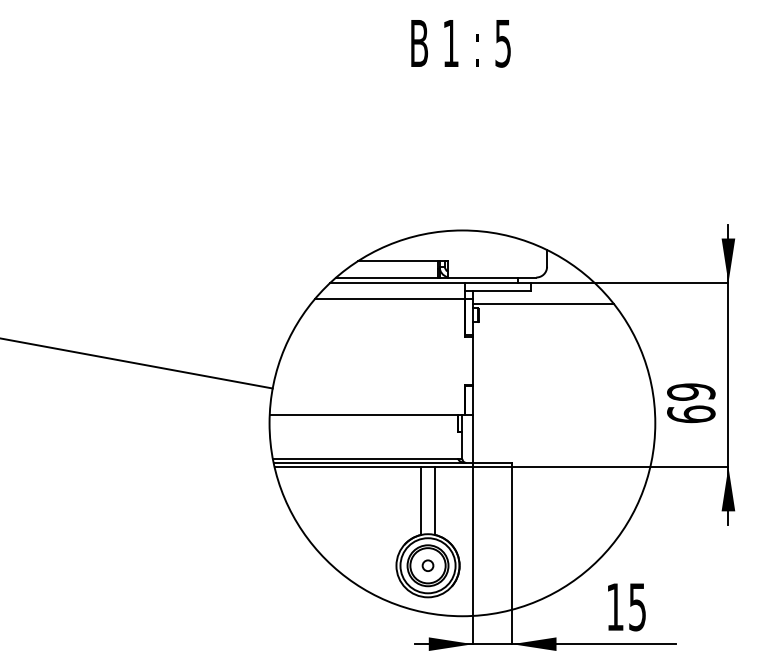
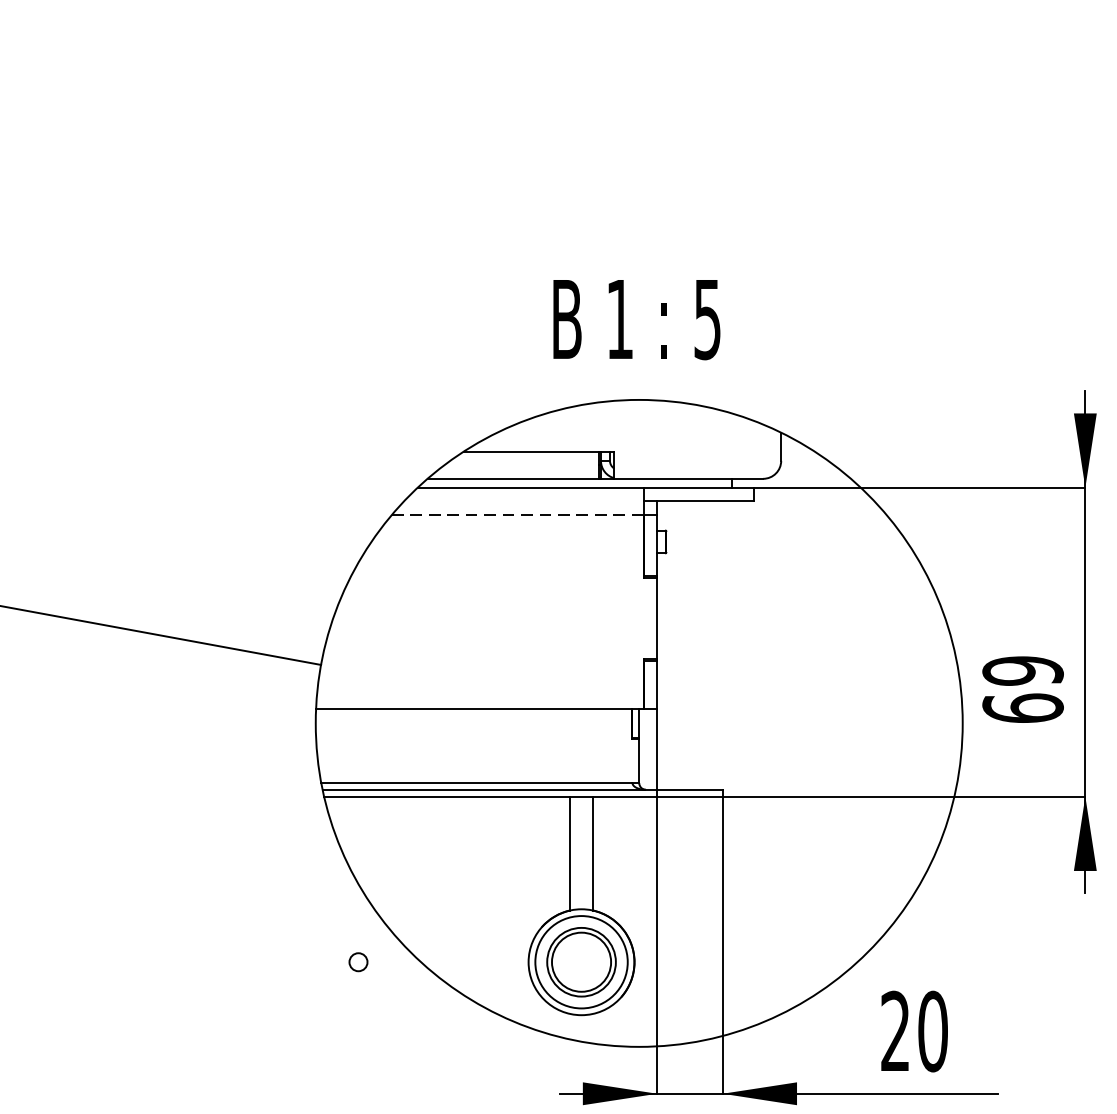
text: (460, 43) -> (635, 319), moved
line: (390, 299) -> (518, 515), solid -> dashed
line: (543, 304) -> (775, 524), removed
circle: (427, 565) -> (357, 961), moved
text: (626, 606) -> (914, 1030), 15 -> 20

